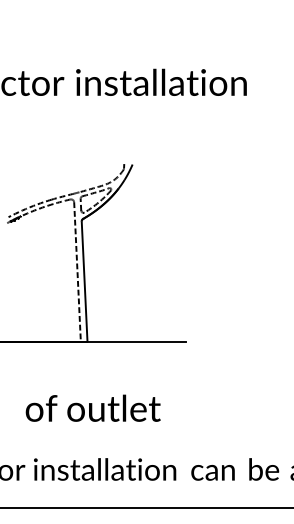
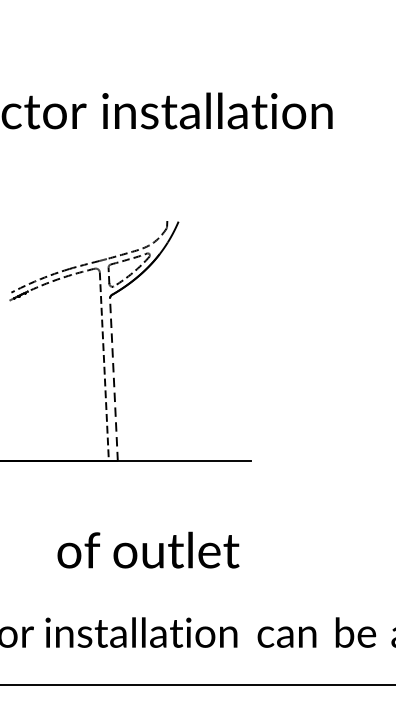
line: (84, 281) -> (113, 379), solid -> dashed
text: (92, 407) -> (147, 549), moved

